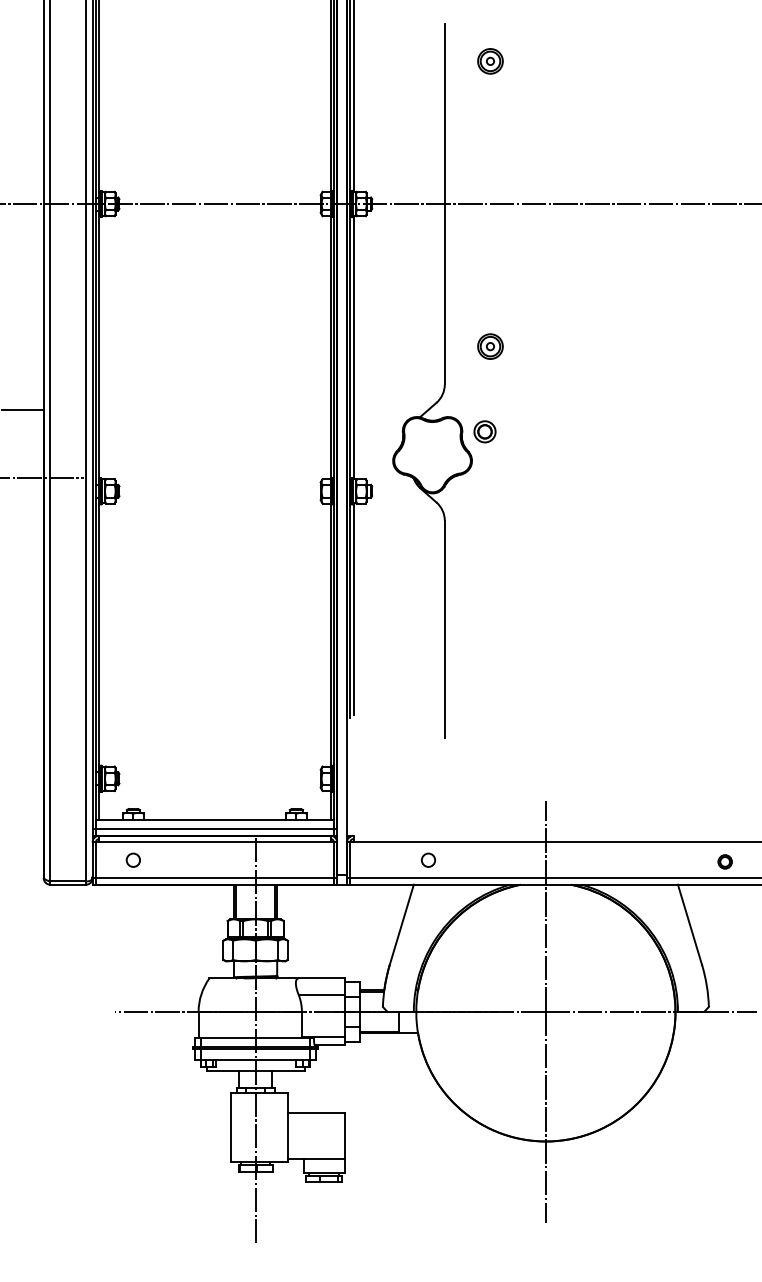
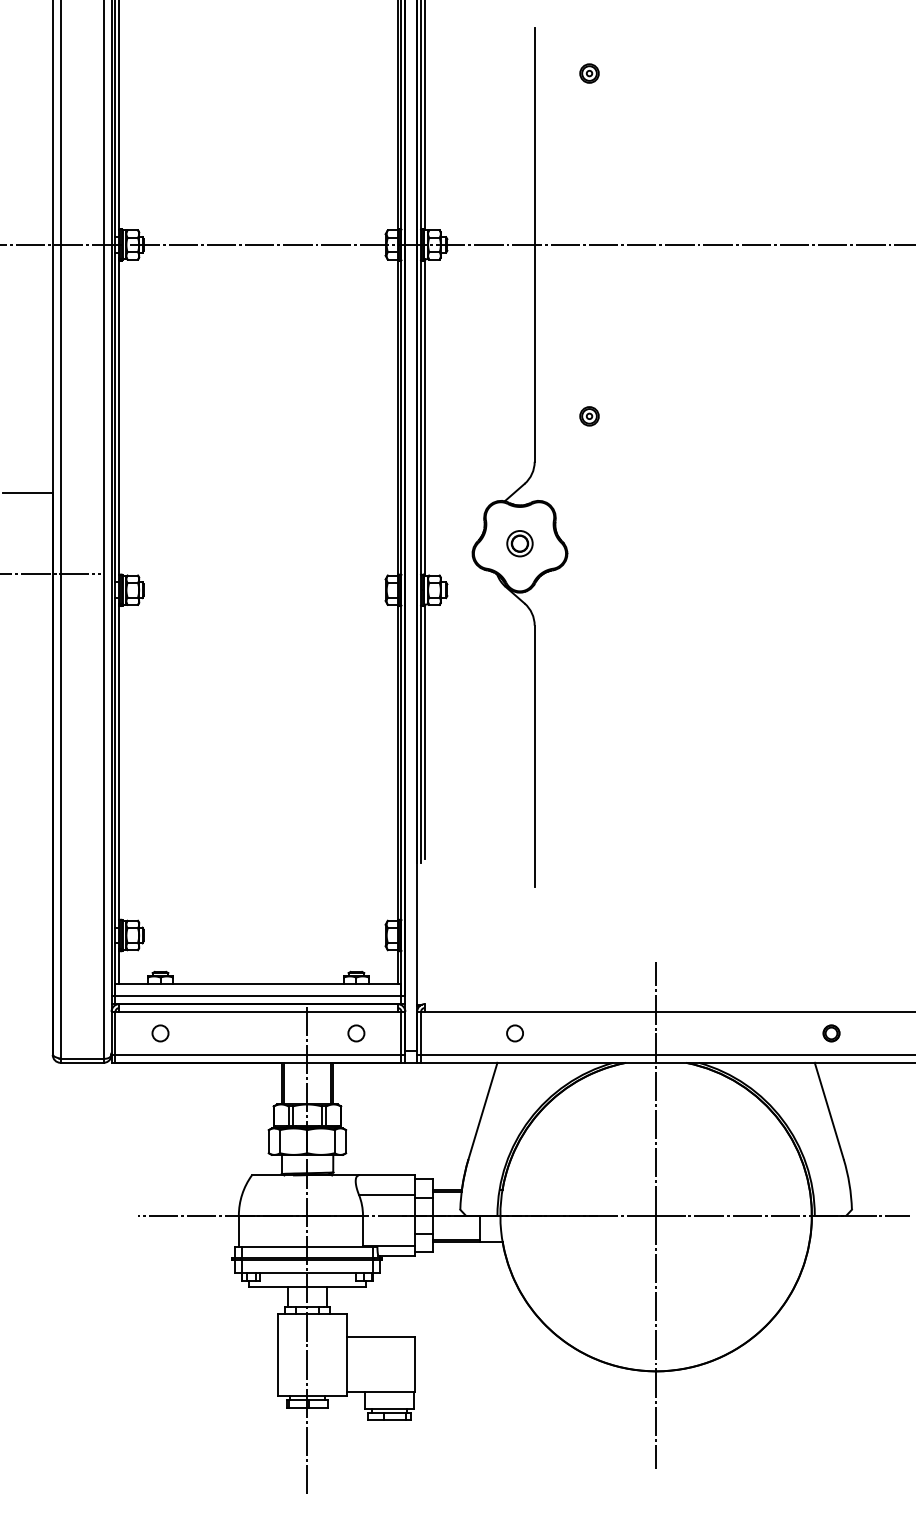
part: (490, 61) -> (589, 73), size x0.62
part: (490, 346) -> (589, 416), size x0.62
part: (484, 431) -> (519, 543), moved
circle: (296, 860) -> (356, 1033), added
part: (725, 861) -> (831, 1033), moved

